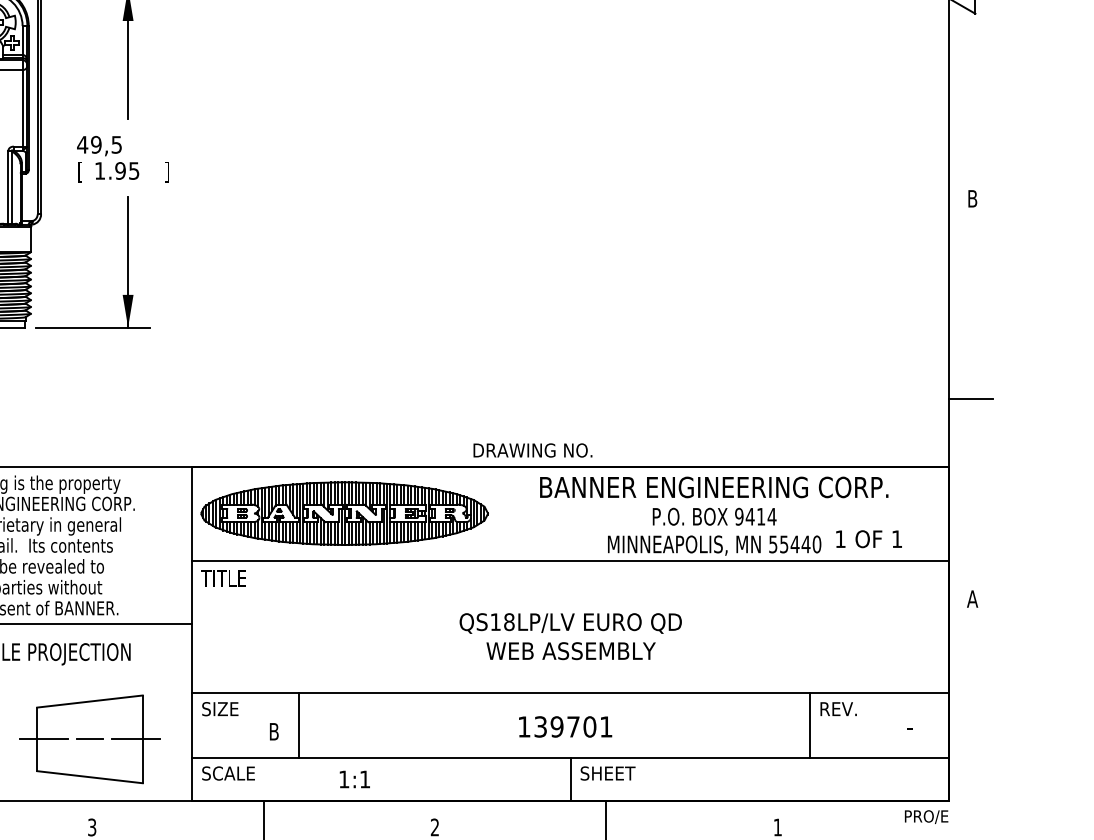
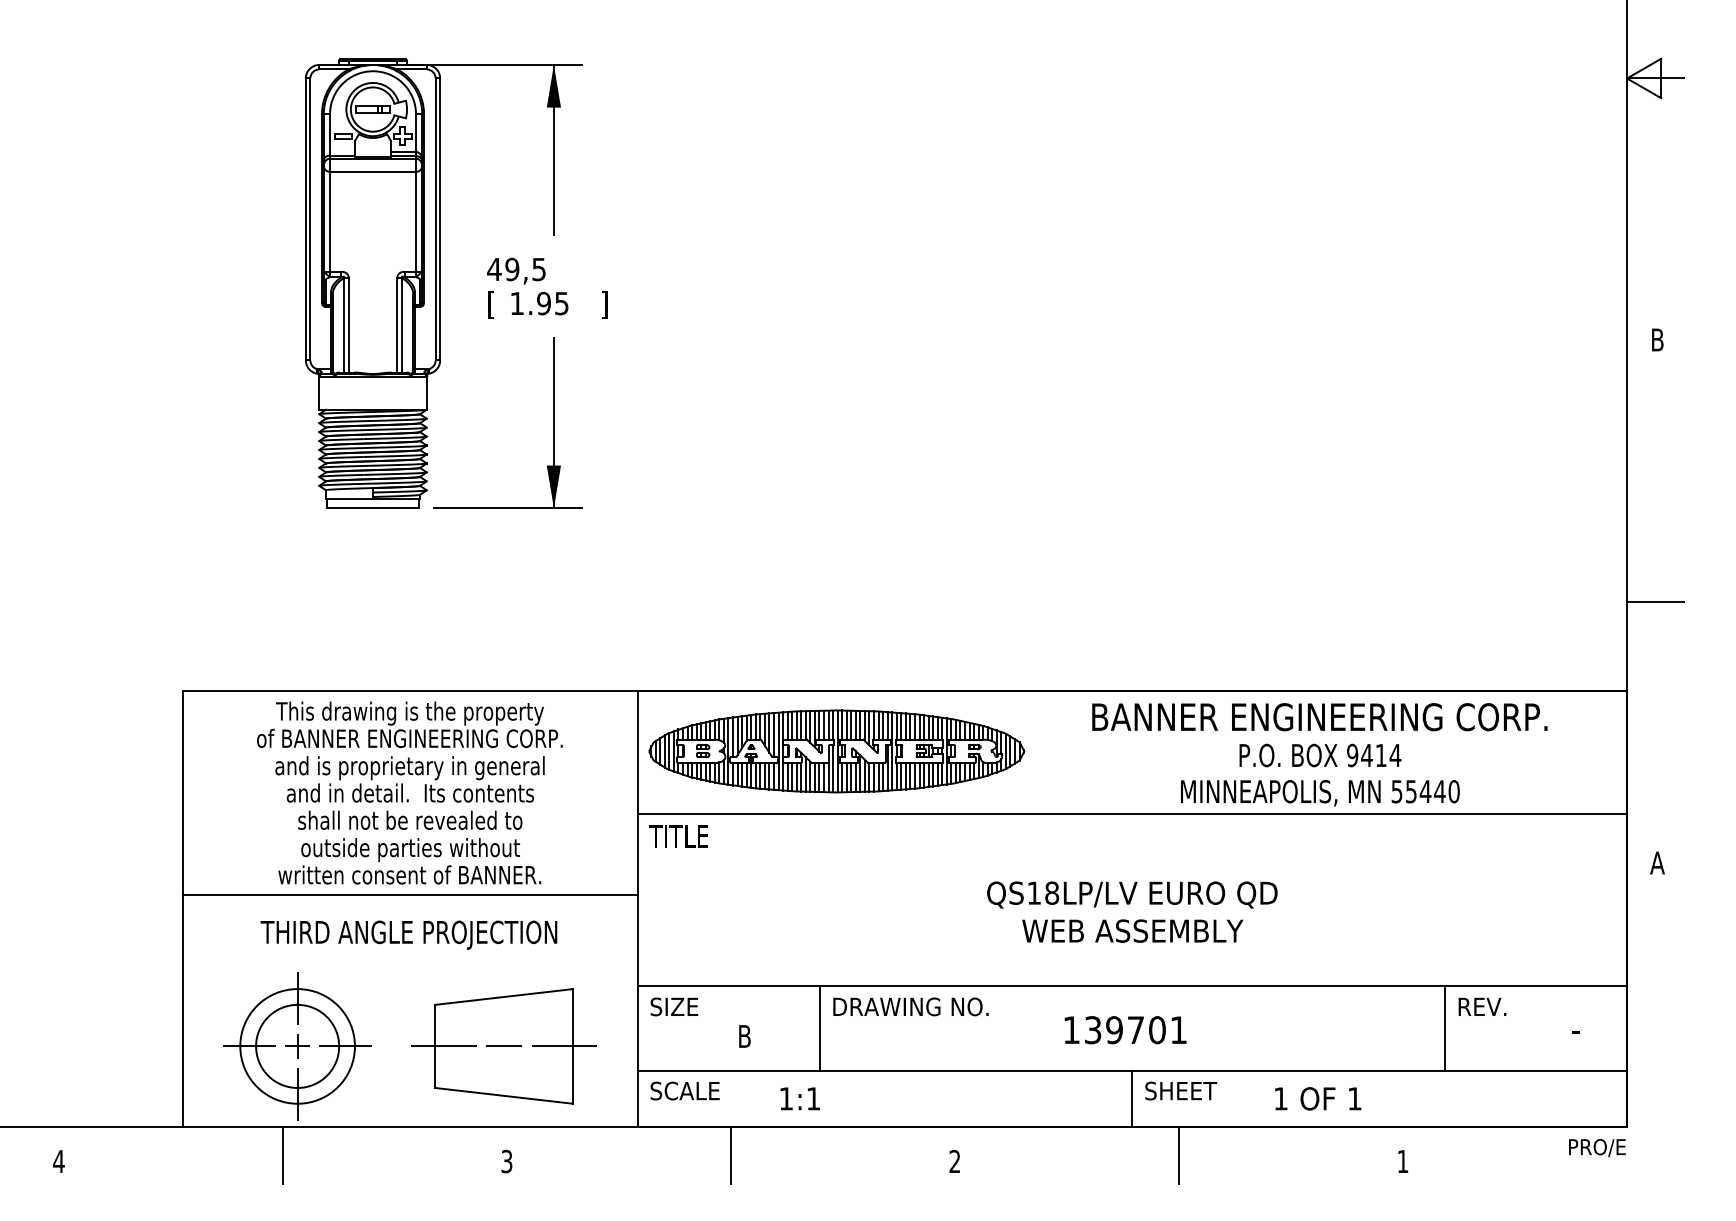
text: (532, 450) -> (910, 1006), moved
text: (869, 538) -> (1318, 1098), moved
line: (298, 725) -> (819, 1028), moved
text: (354, 779) -> (799, 1098), moved

